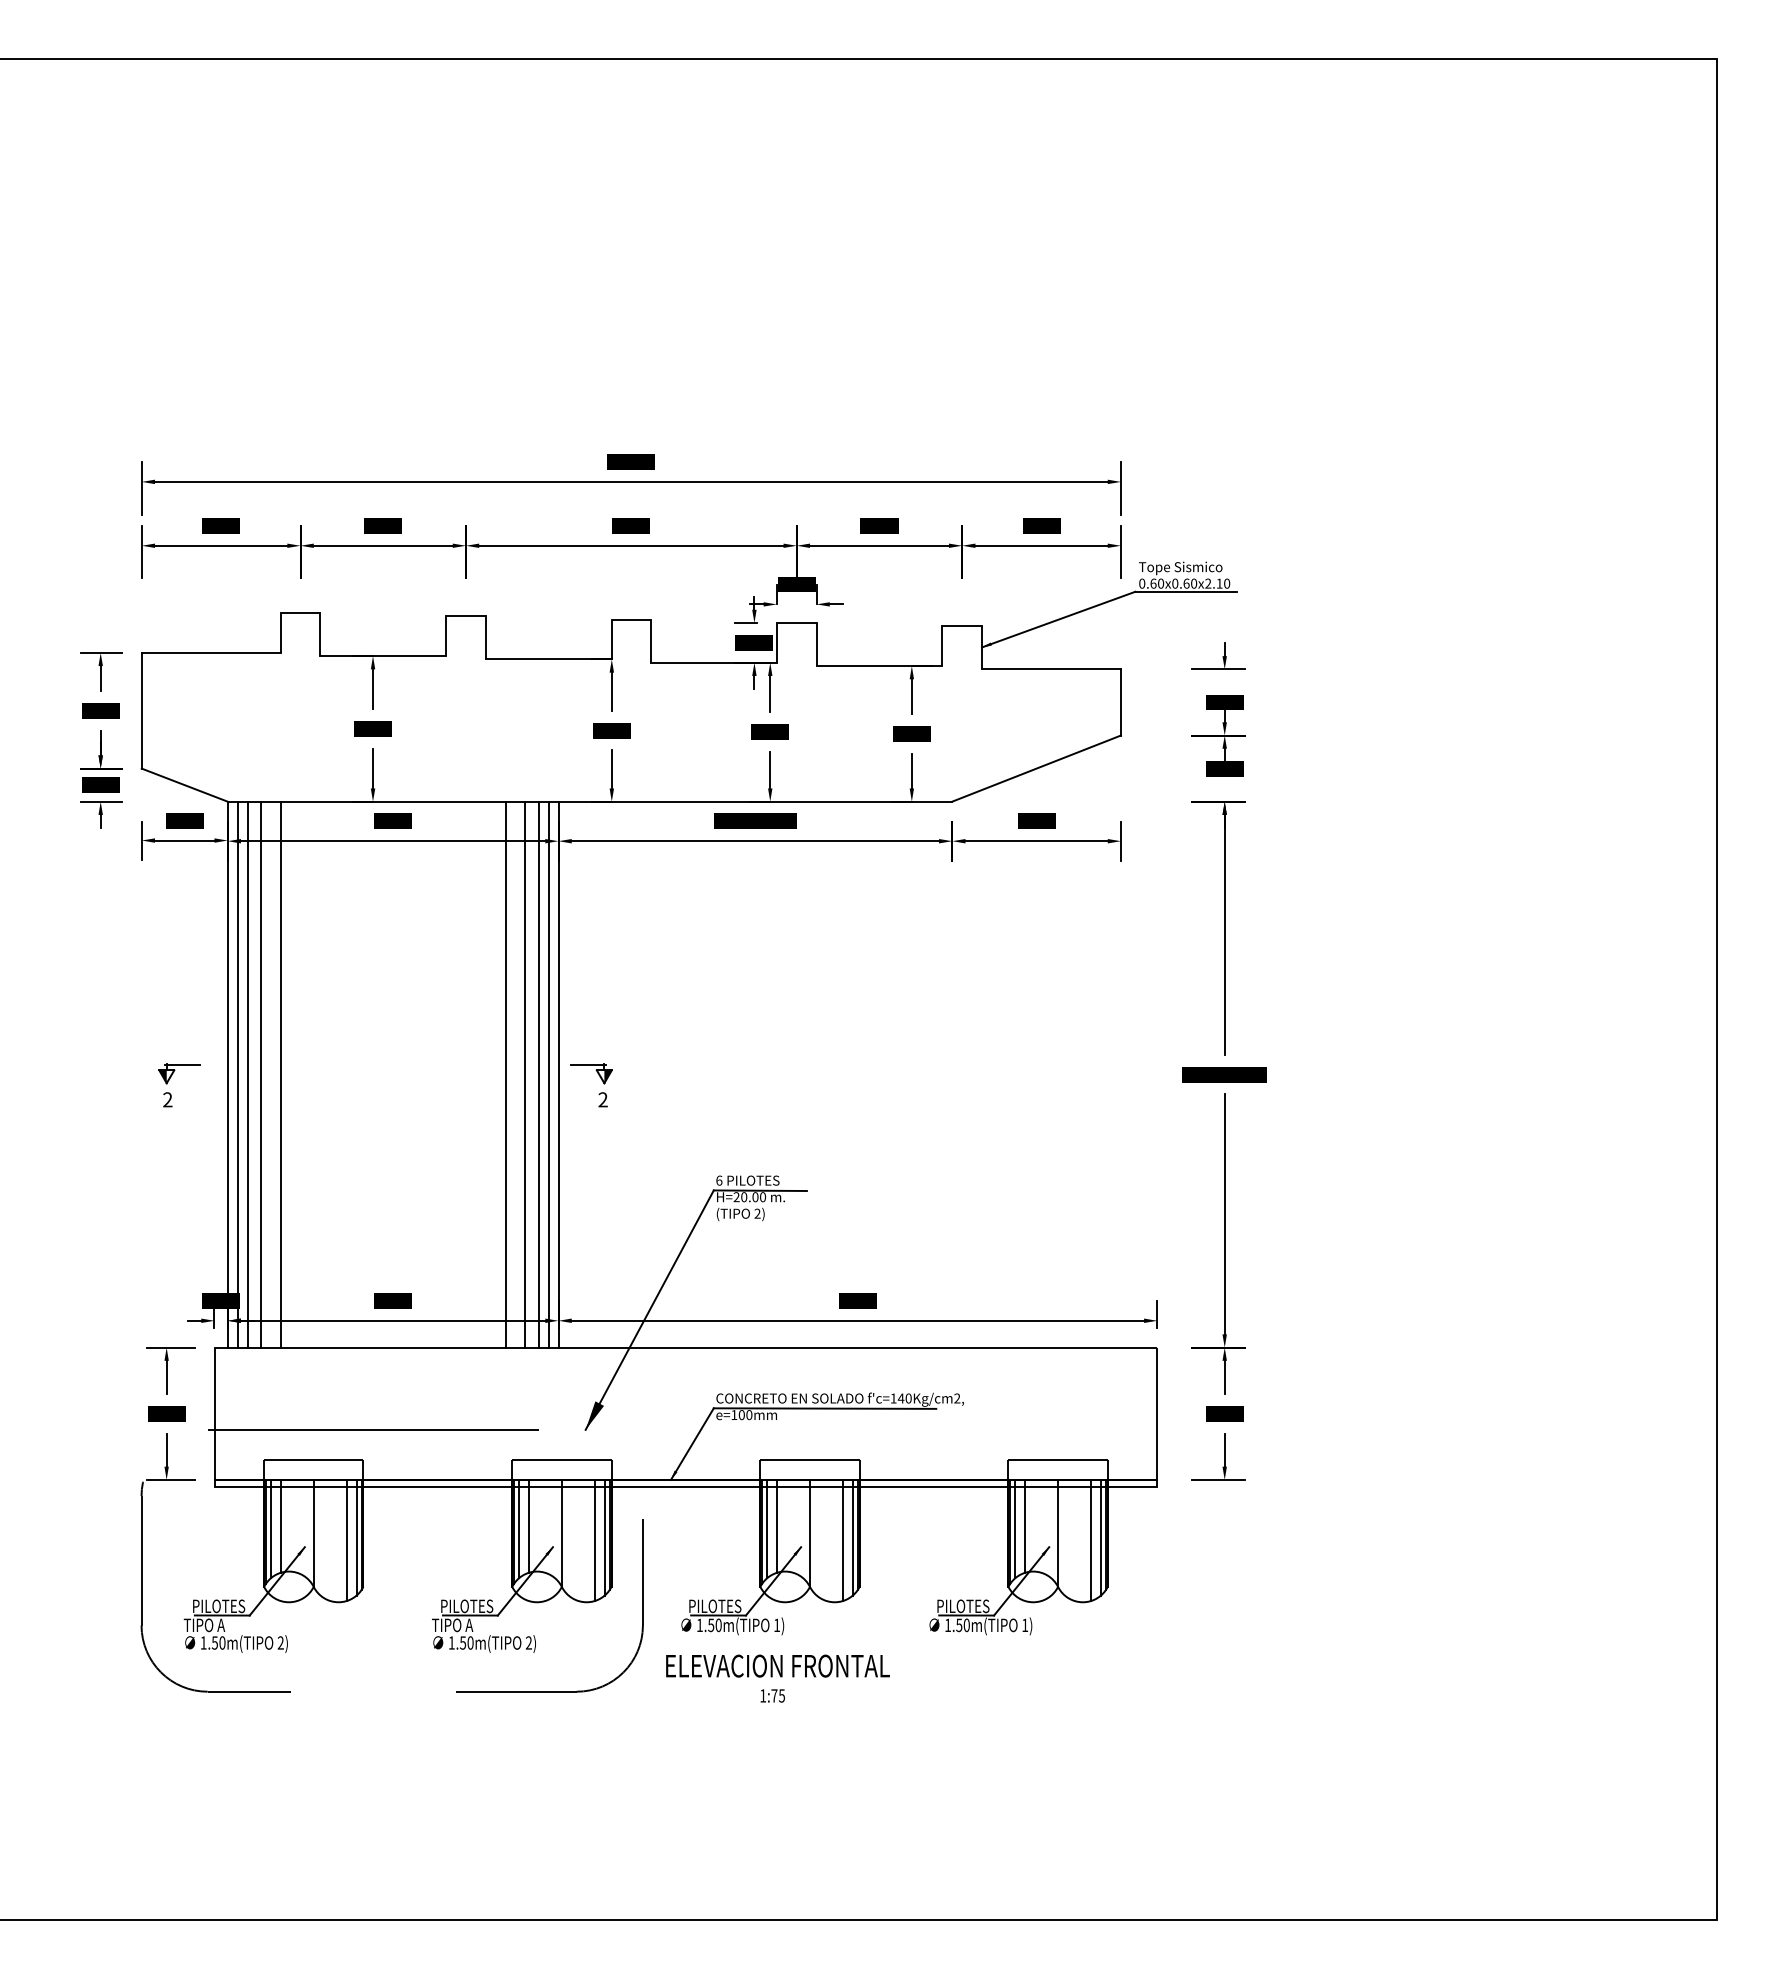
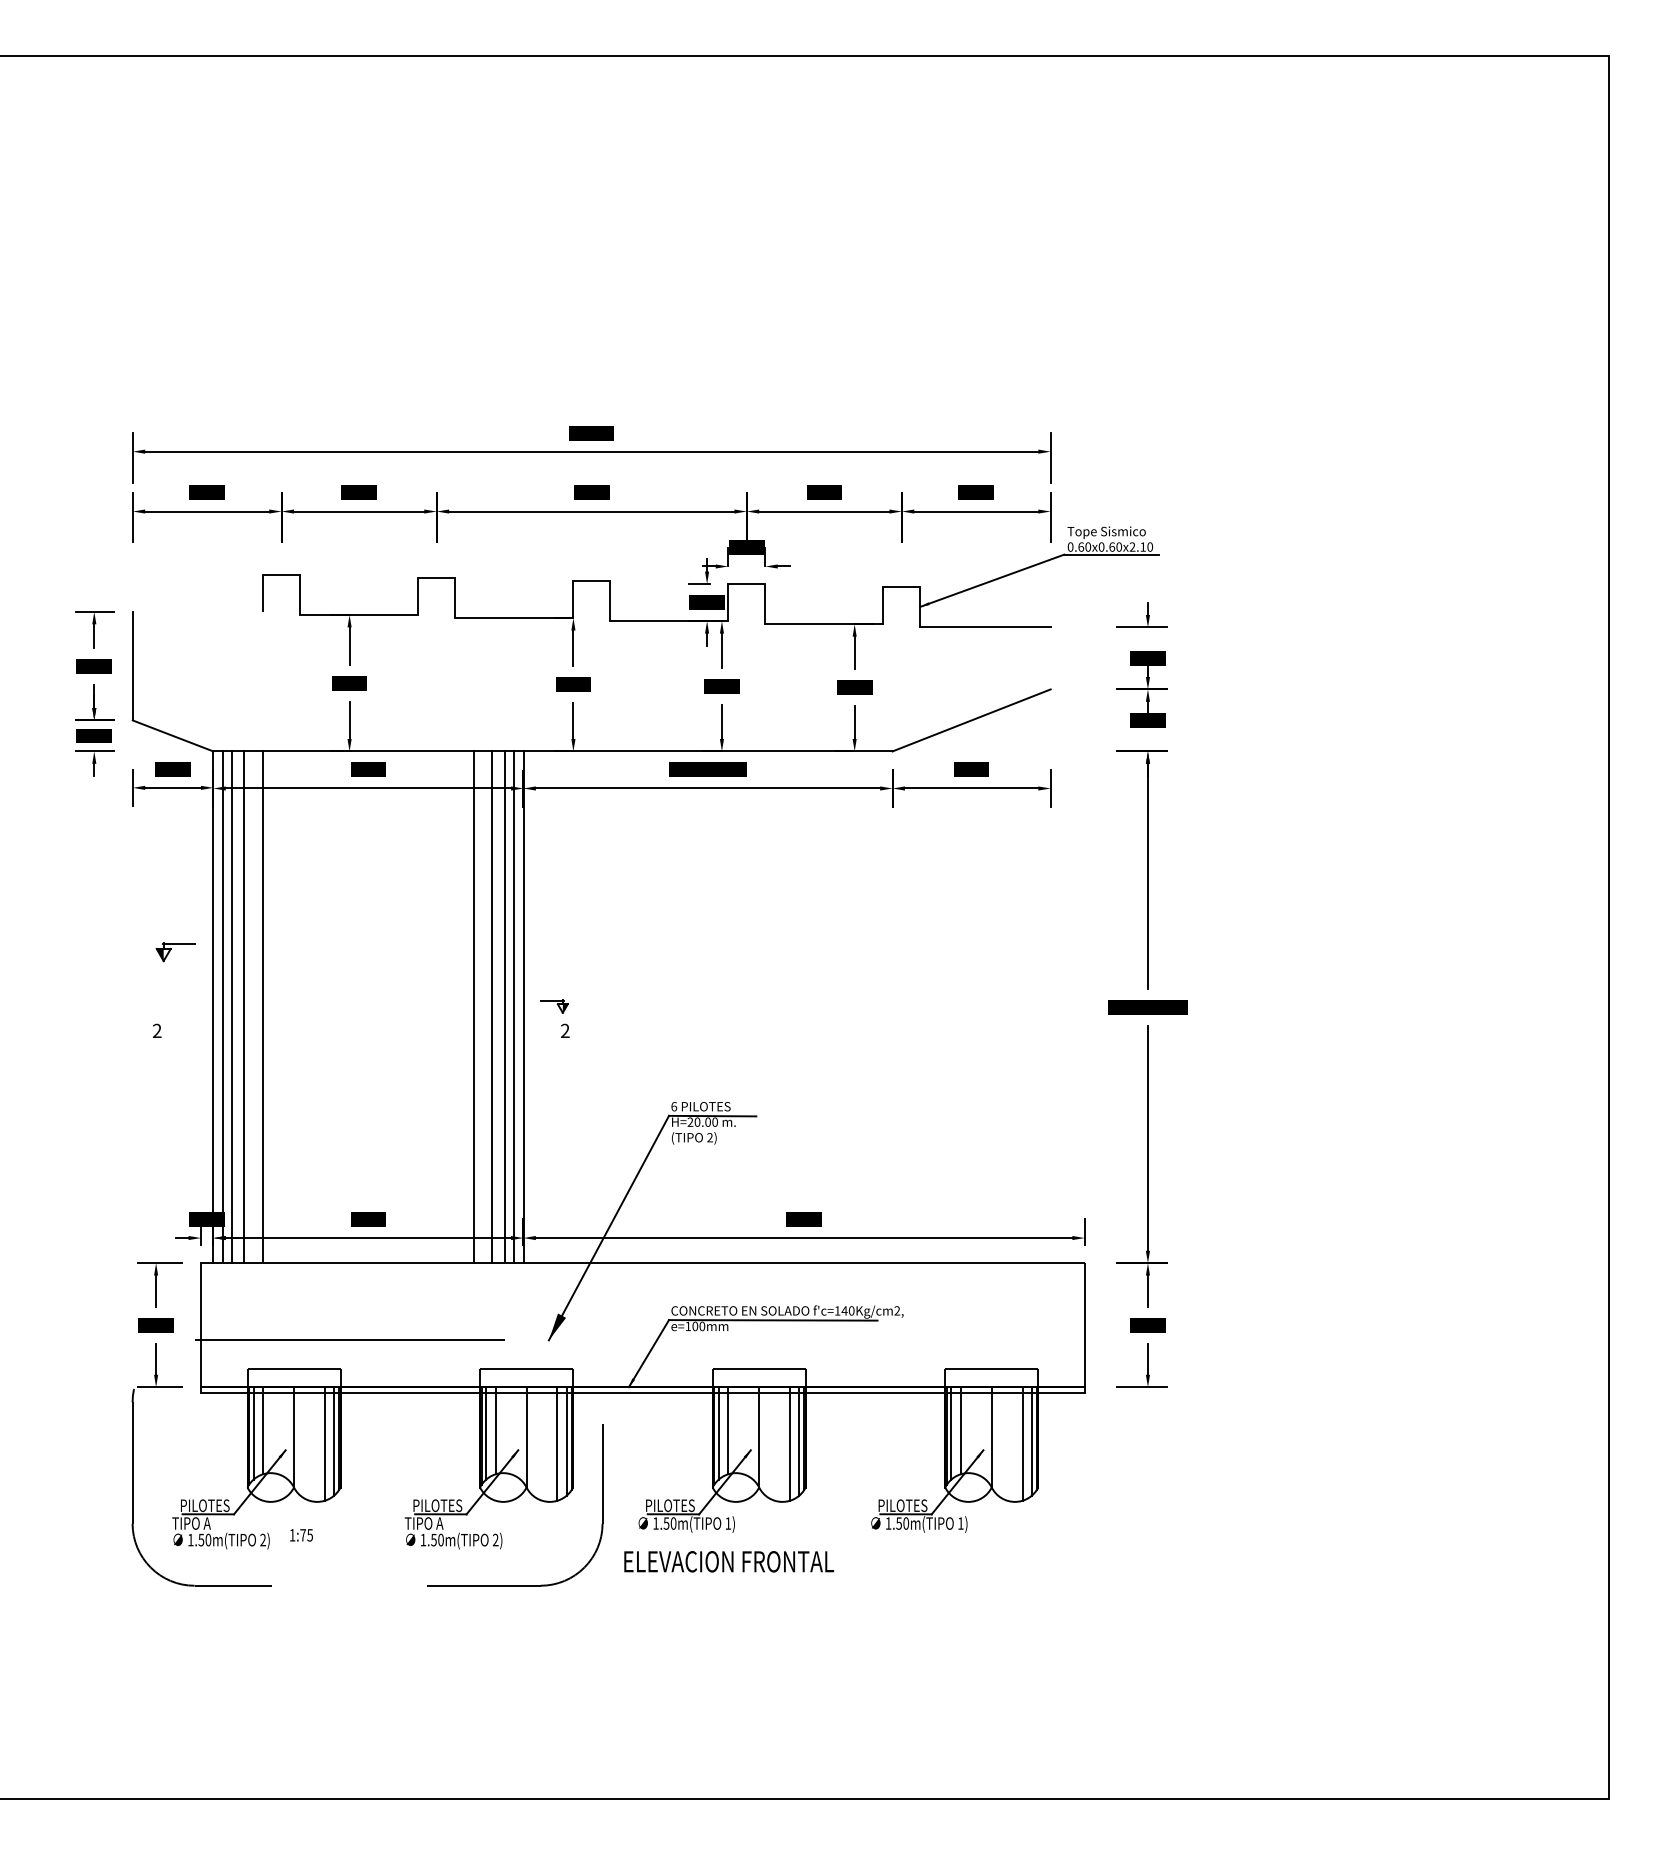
line: (210, 652) -> (197, 611), removed
line: (1120, 702) -> (1050, 658), removed
part: (179, 1073) -> (175, 951), moved
part: (591, 1073) -> (554, 1006), size x0.7
text: (772, 1695) -> (301, 1534), moved

